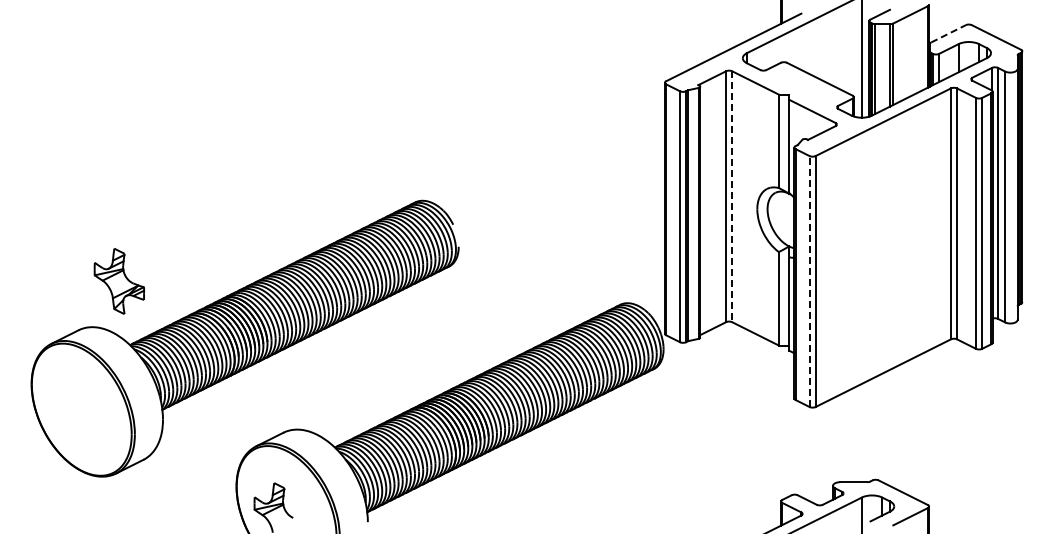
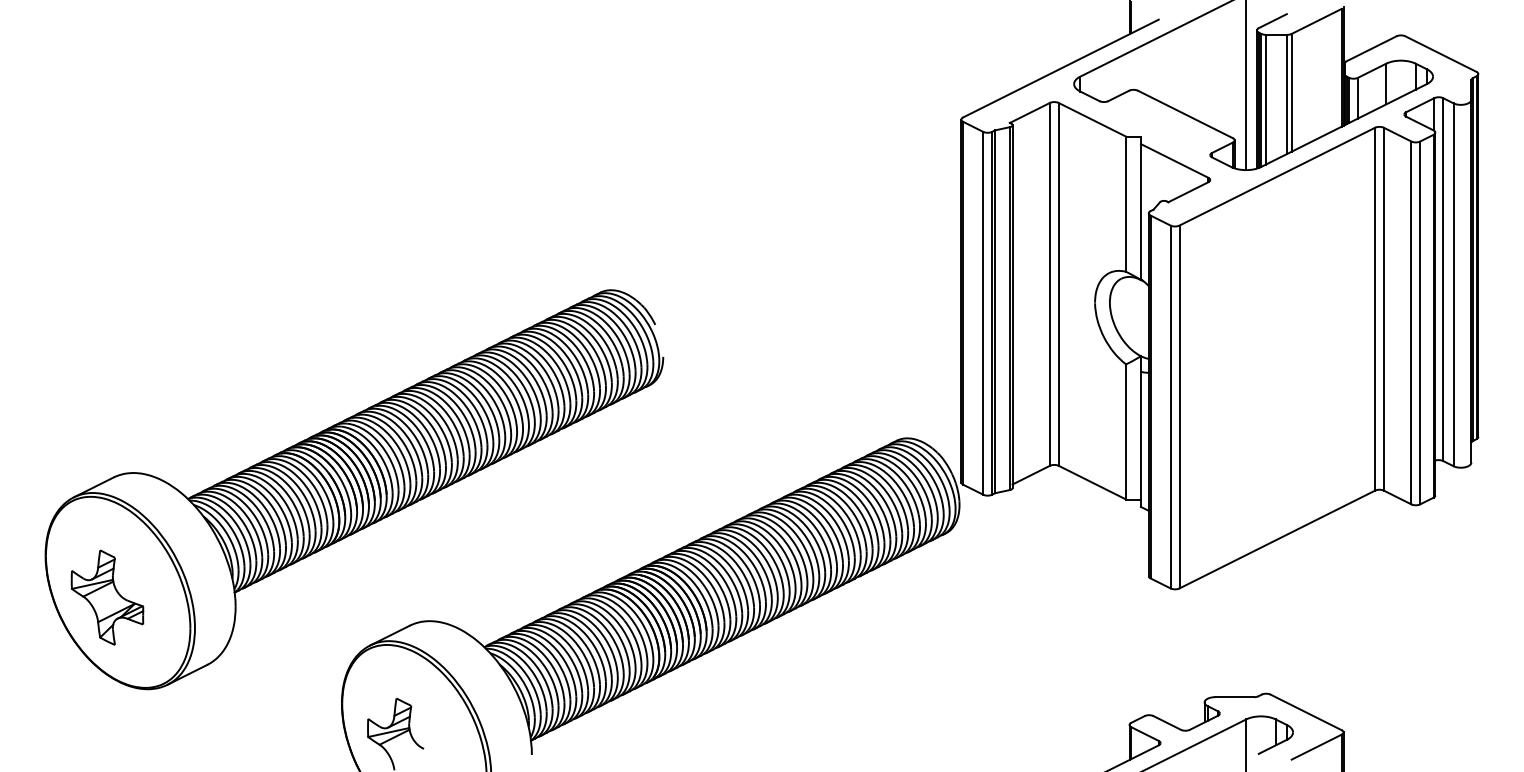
line: (948, 33) -> (1371, 48), dashed -> solid
line: (732, 197) -> (1059, 285), dashed -> solid
part: (119, 281) -> (107, 597), moved
line: (809, 281) -> (1170, 406), dashed -> solid

